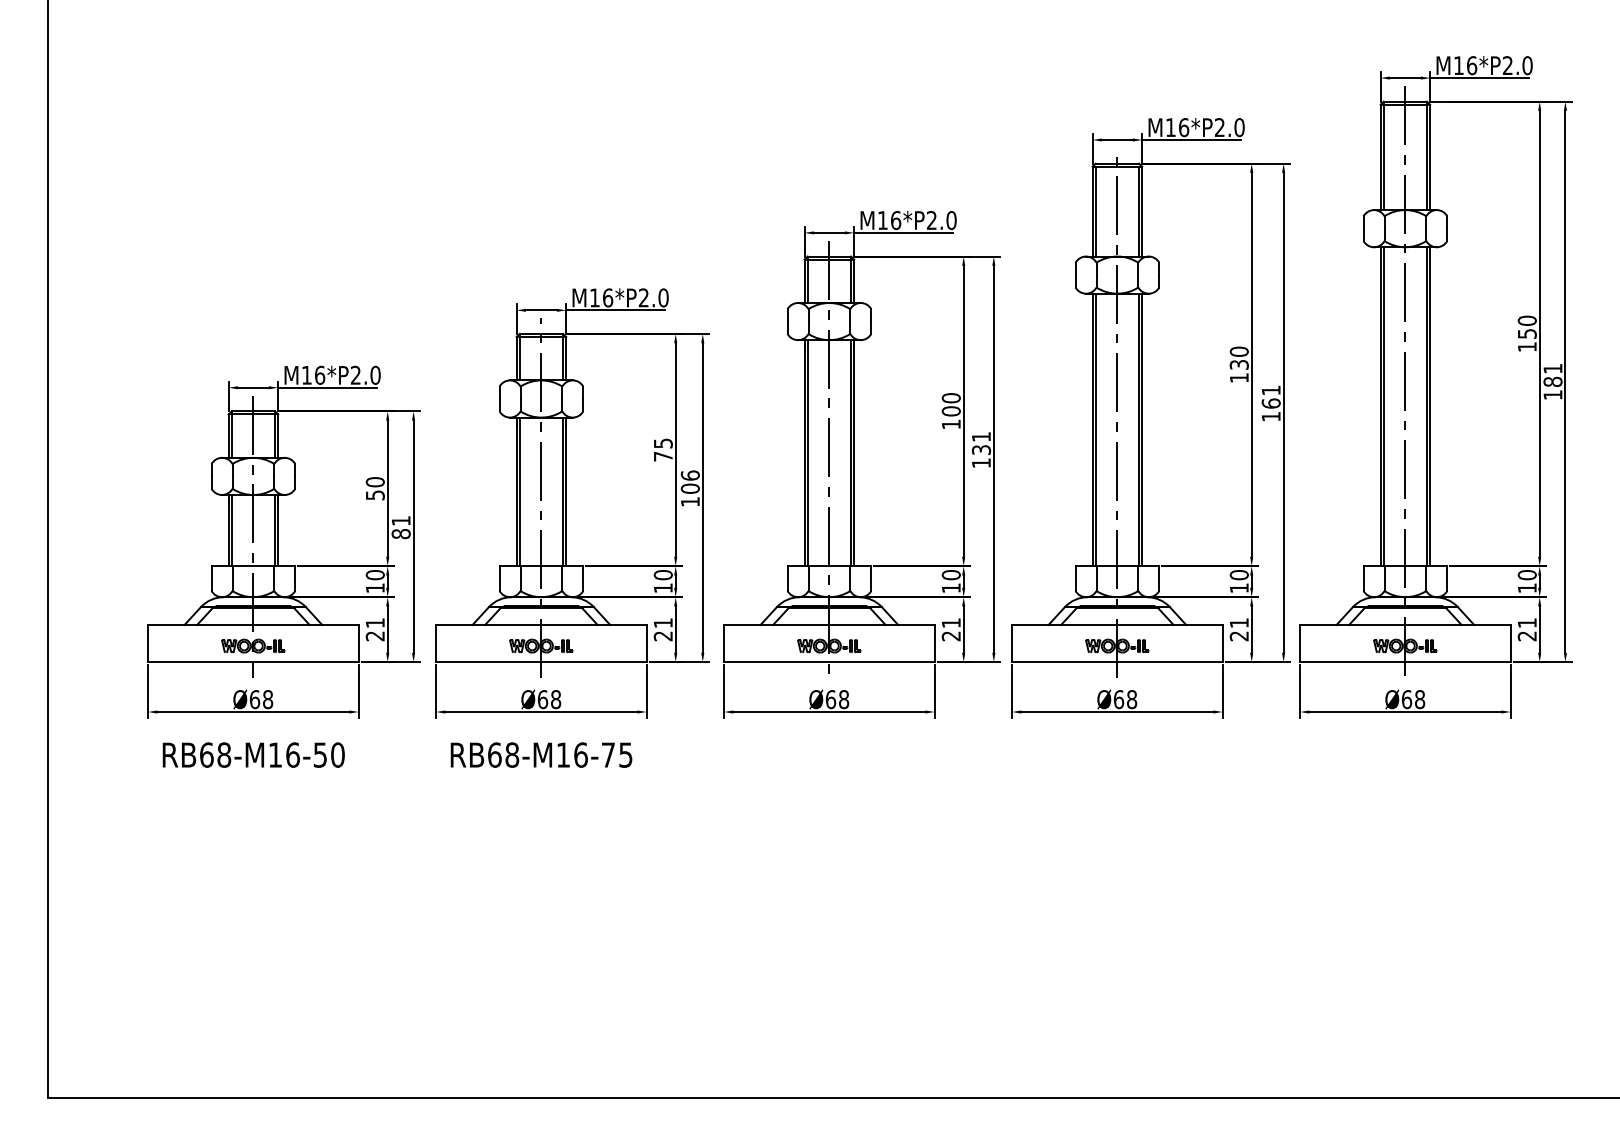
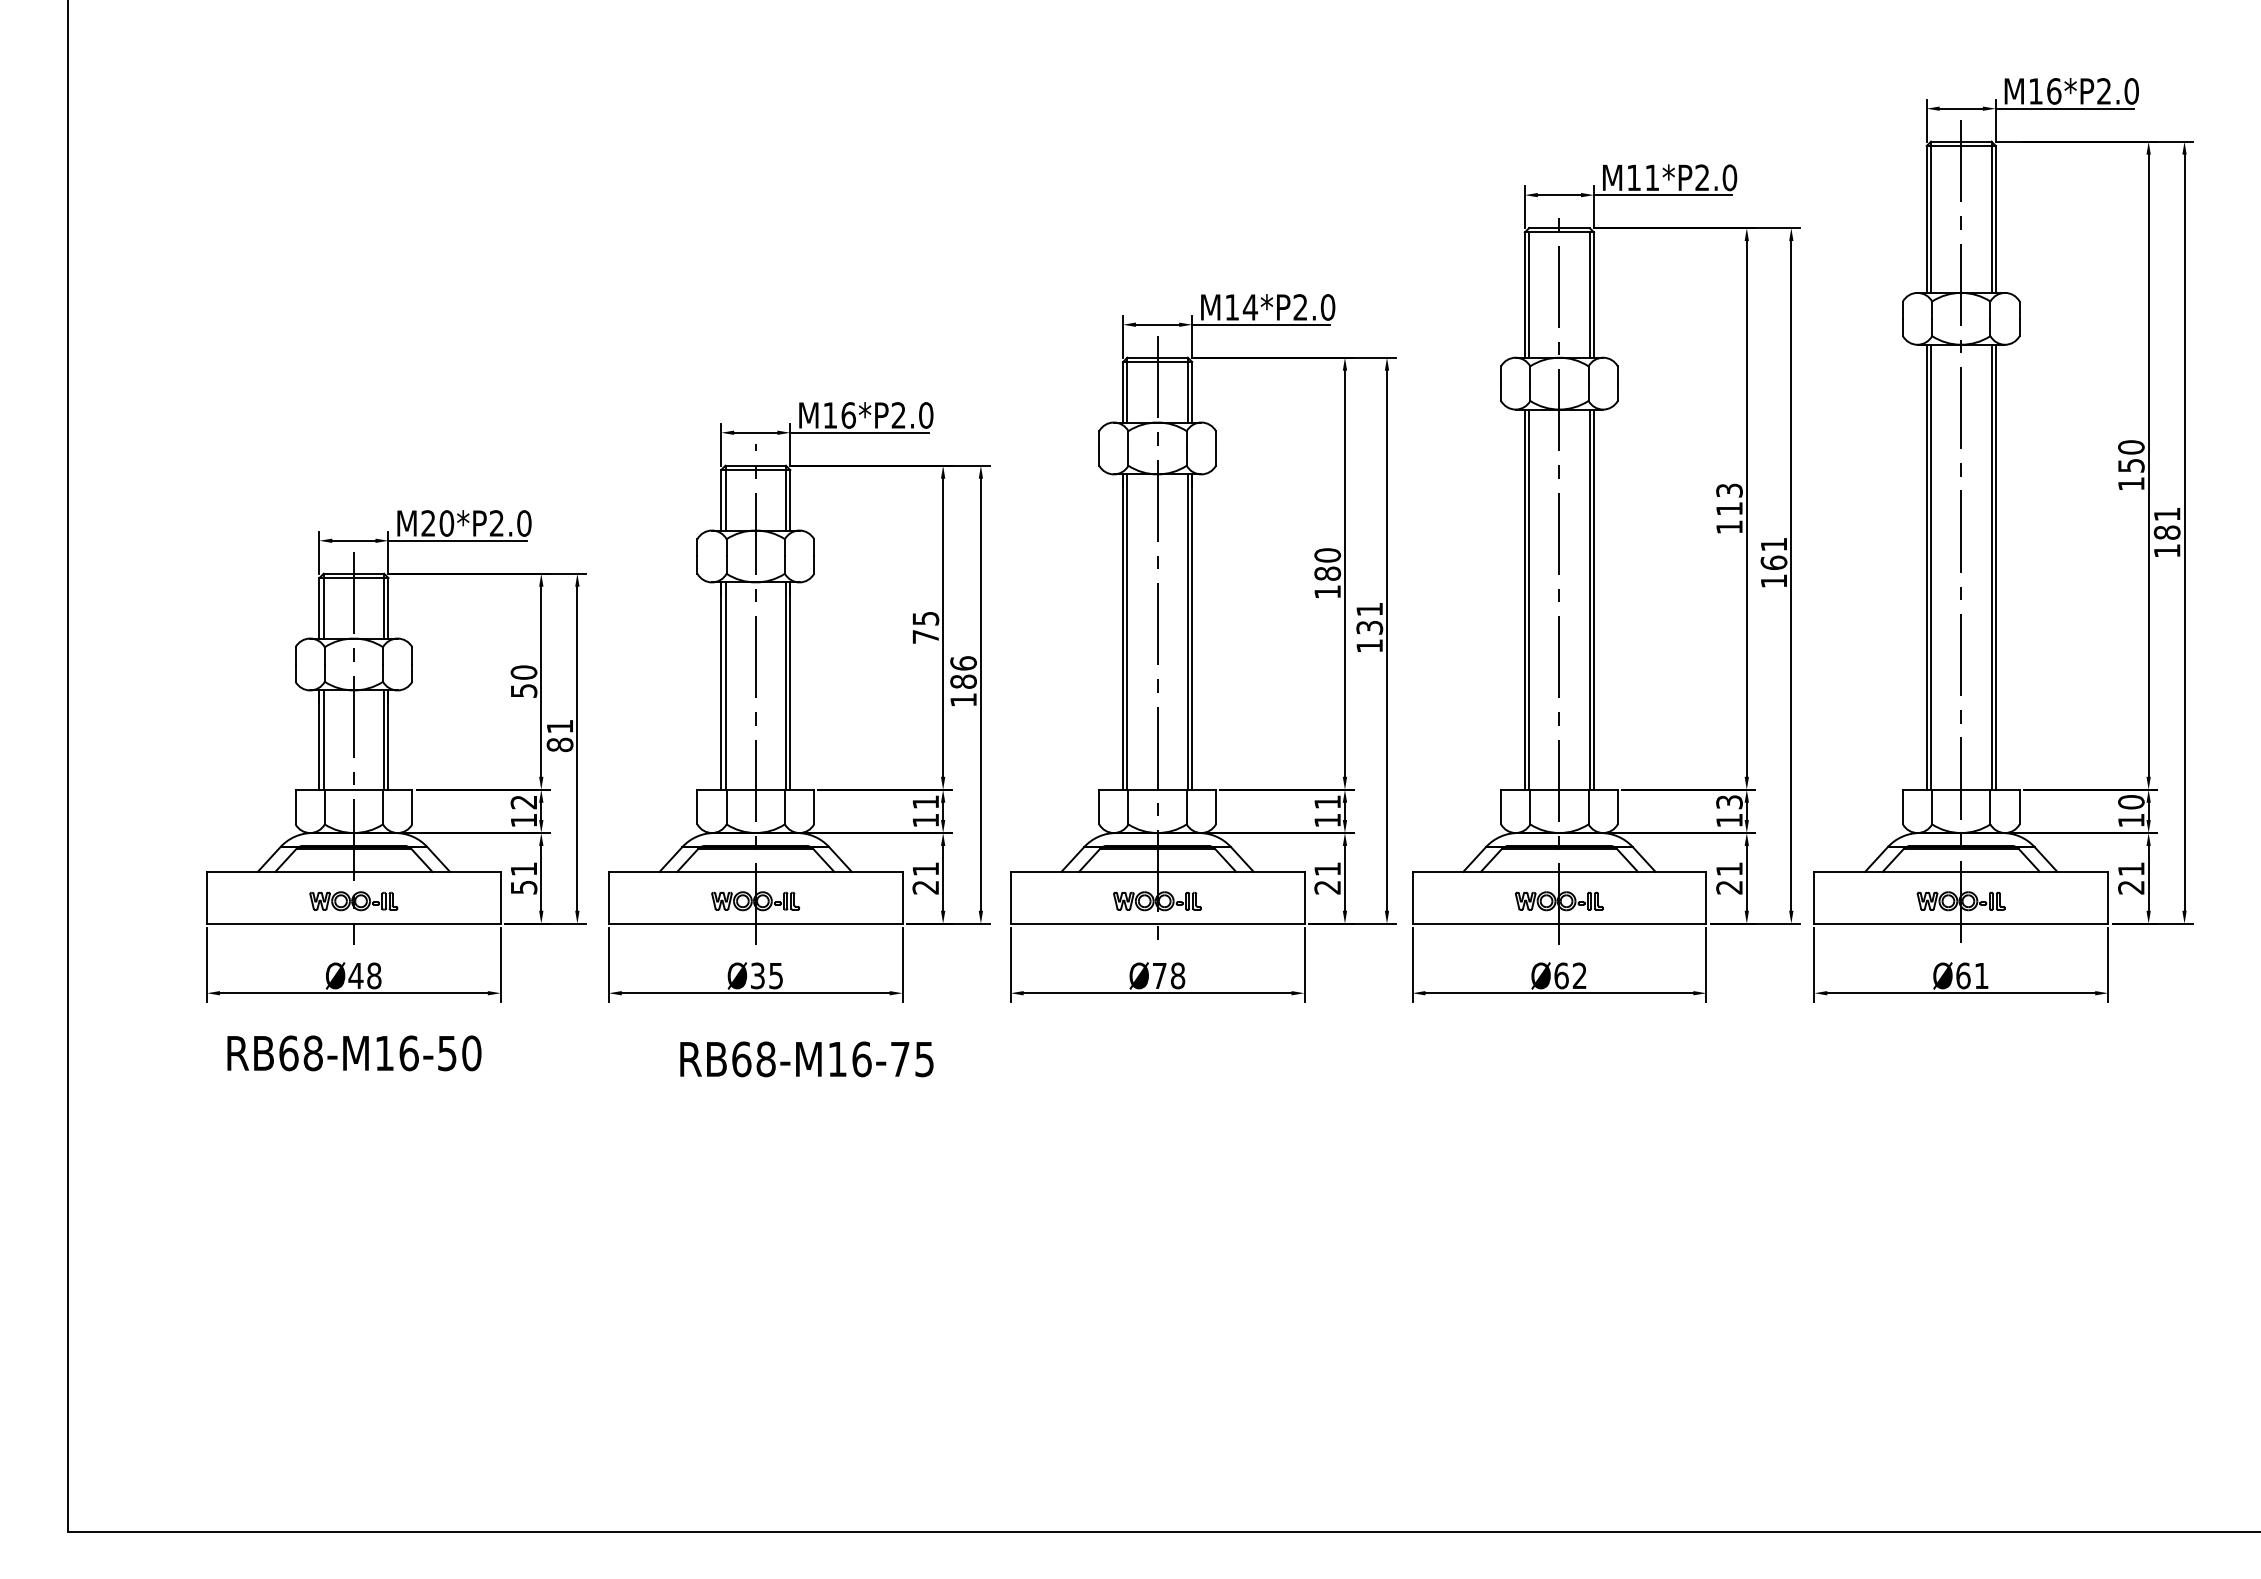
text: (1184, 127) -> (1652, 177), M16*P2.0 -> M11*P2.0
text: (896, 220) -> (1250, 307), M16*P2.0 -> M14*P2.0
text: (1239, 358) -> (1729, 499), 130 -> 113
text: (313, 375) -> (437, 523), M16*P2.0 -> M20*P2.0
text: (951, 411) -> (1327, 573), 100 -> 180
text: (690, 488) -> (963, 681), 106 -> 186
text: (374, 575) -> (523, 802), 10 -> 12
text: (663, 575) -> (925, 802), 10 -> 11
text: (951, 575) -> (1327, 802), 10 -> 11
text: (1239, 575) -> (1729, 802), 10 -> 13
text: (374, 636) -> (523, 887), 21 -> 51
text: (254, 699) -> (355, 975), Ø68 -> Ø48
text: (549, 699) -> (766, 975), Ø68 -> Ø35
text: (830, 699) -> (1159, 975), Ø68 -> Ø78
text: (1131, 699) -> (1579, 975), Ø68 -> Ø62
text: (1419, 699) -> (1981, 975), Ø68 -> Ø61
text: (541, 755) -> (806, 1059), moved

